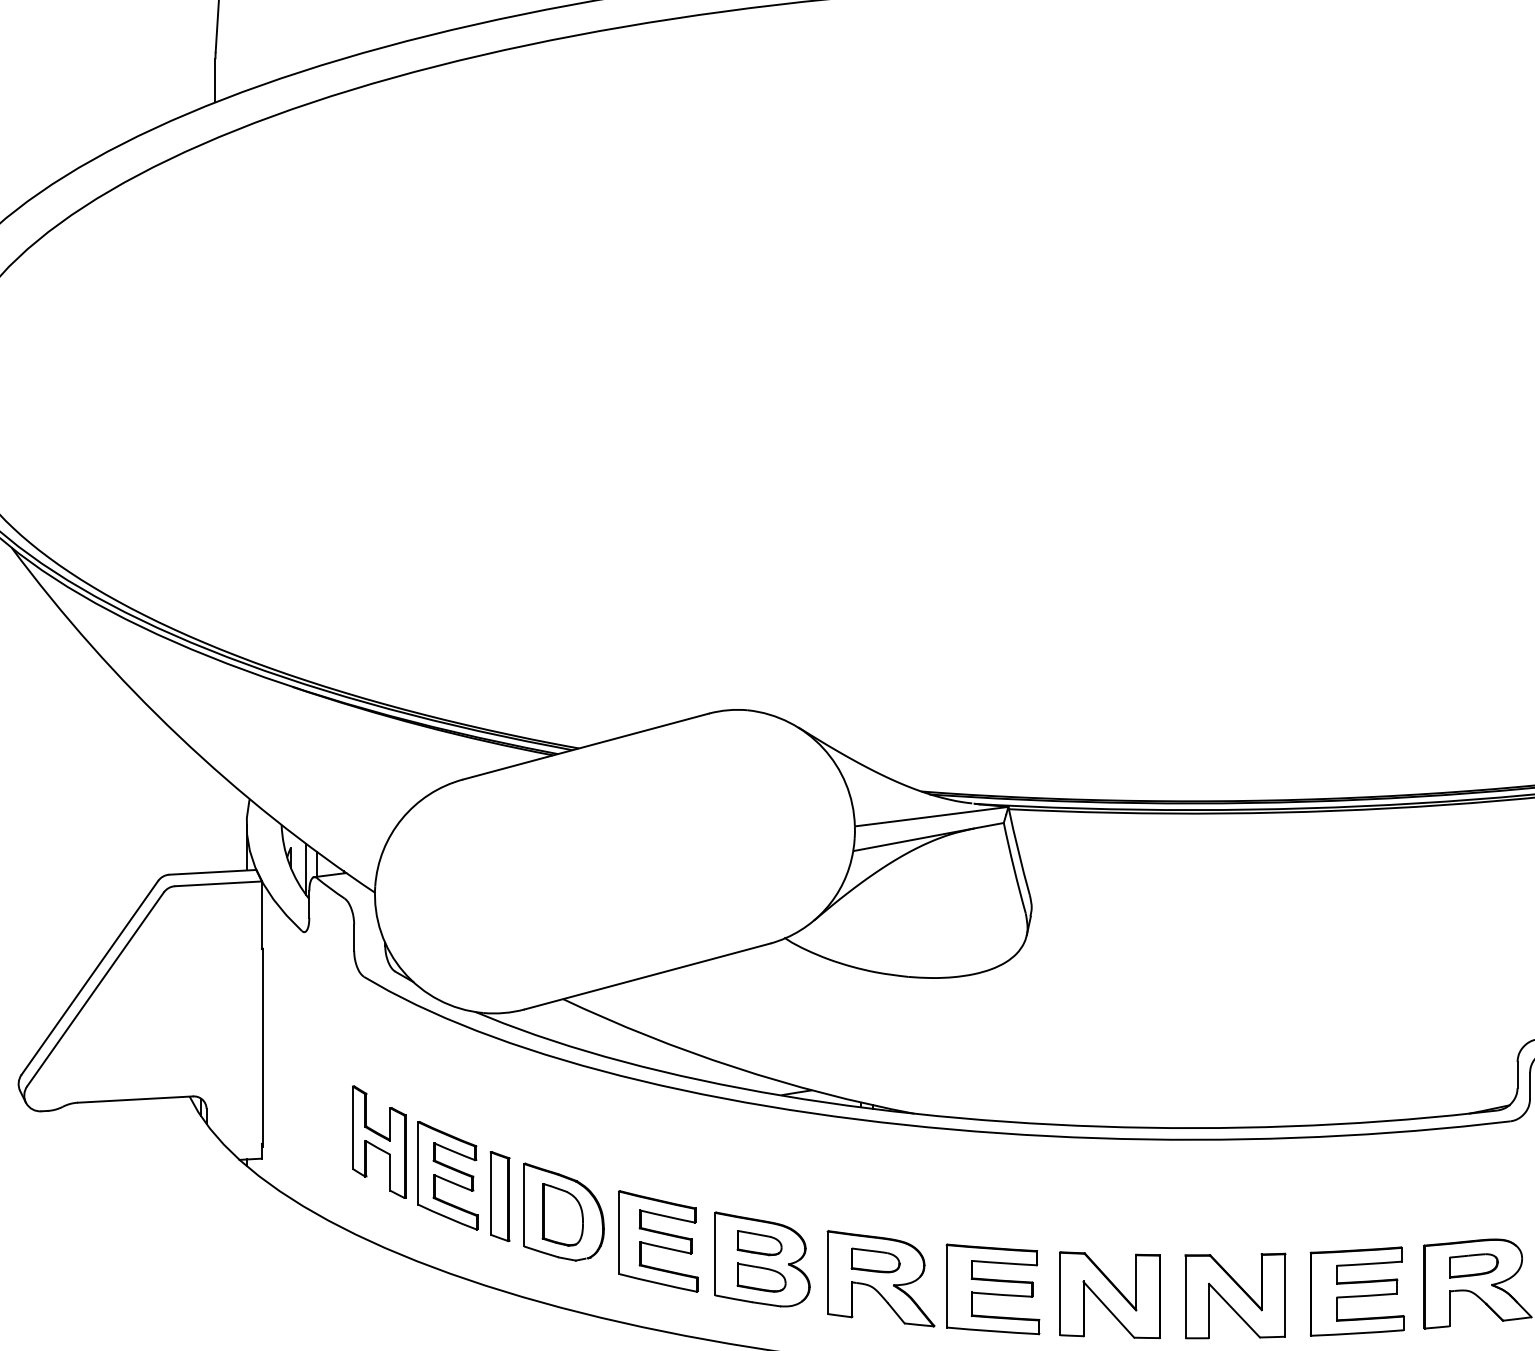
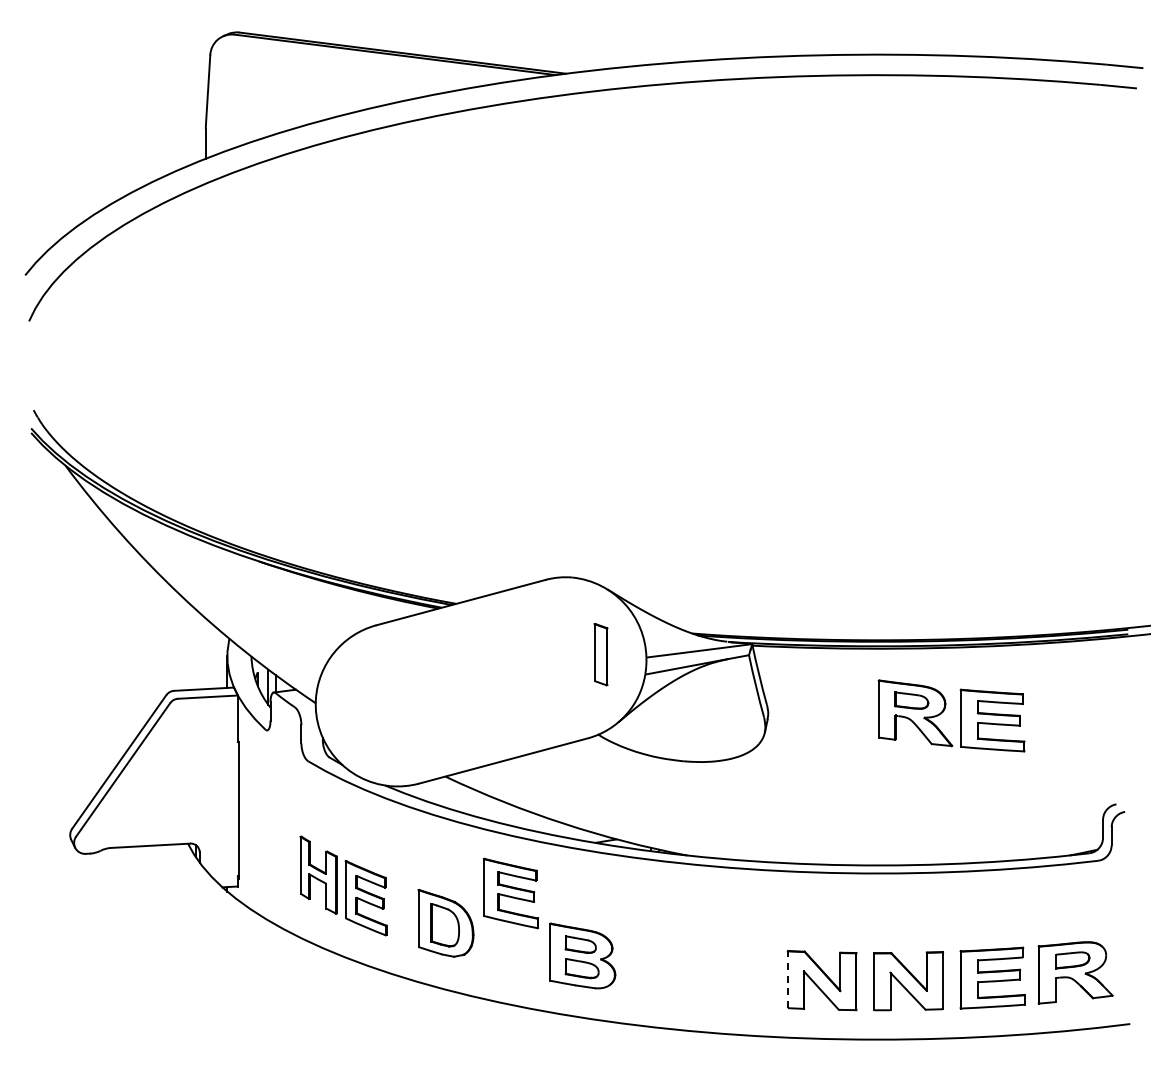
part: (499, 1196) -> (600, 654), moved
part: (657, 1241) -> (510, 893), moved
part: (923, 1276) -> (944, 711), moved
line: (1059, 1293) -> (787, 979), solid -> dashed

